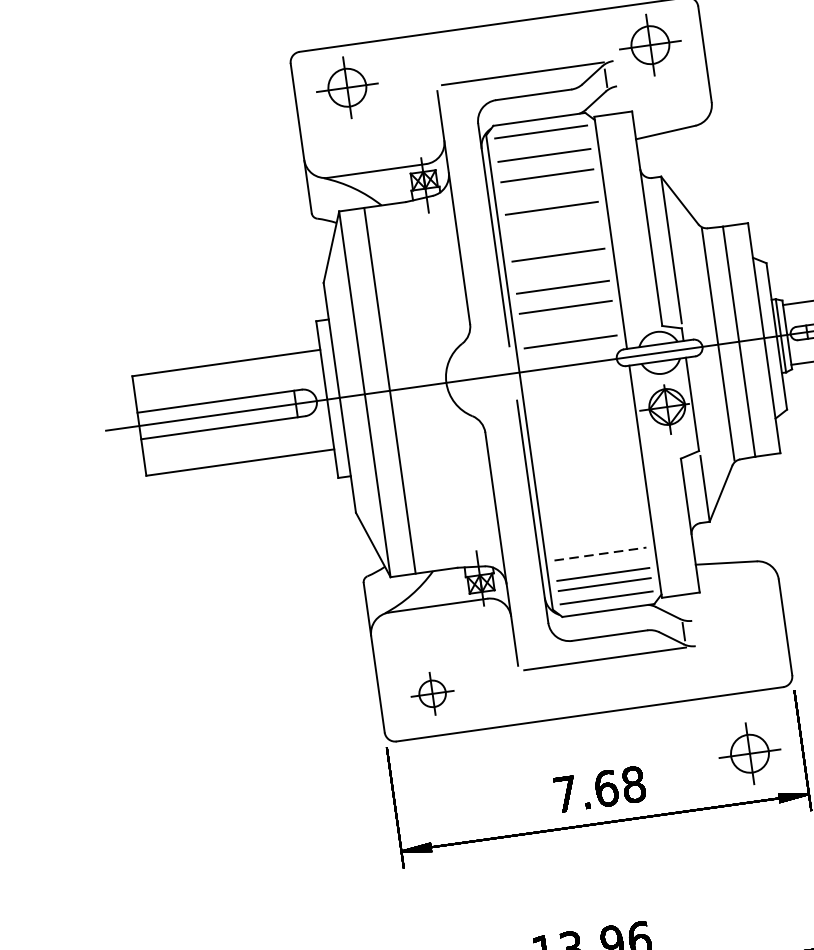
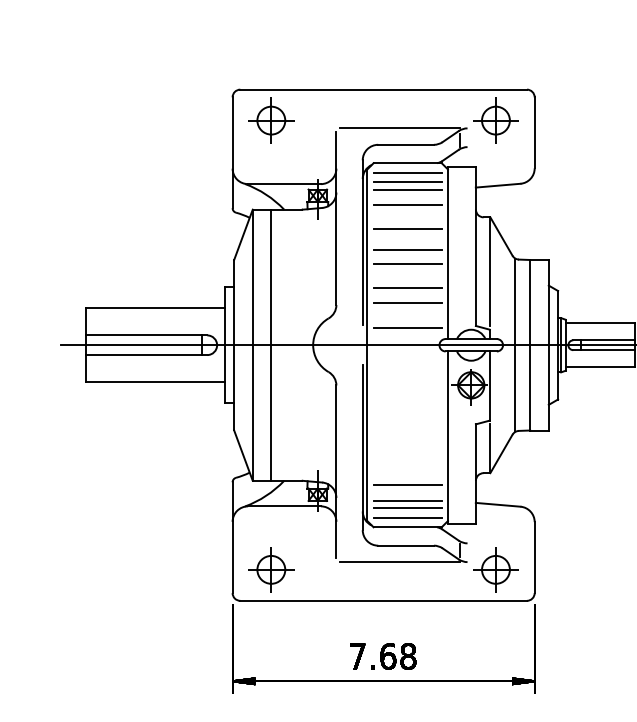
line: (542, 145) -> (407, 182), added
line: (555, 237) -> (407, 250), added
line: (601, 553) -> (408, 485), dashed -> solid
part: (432, 693) -> (271, 569), size x1.43
part: (749, 753) -> (495, 569), moved

